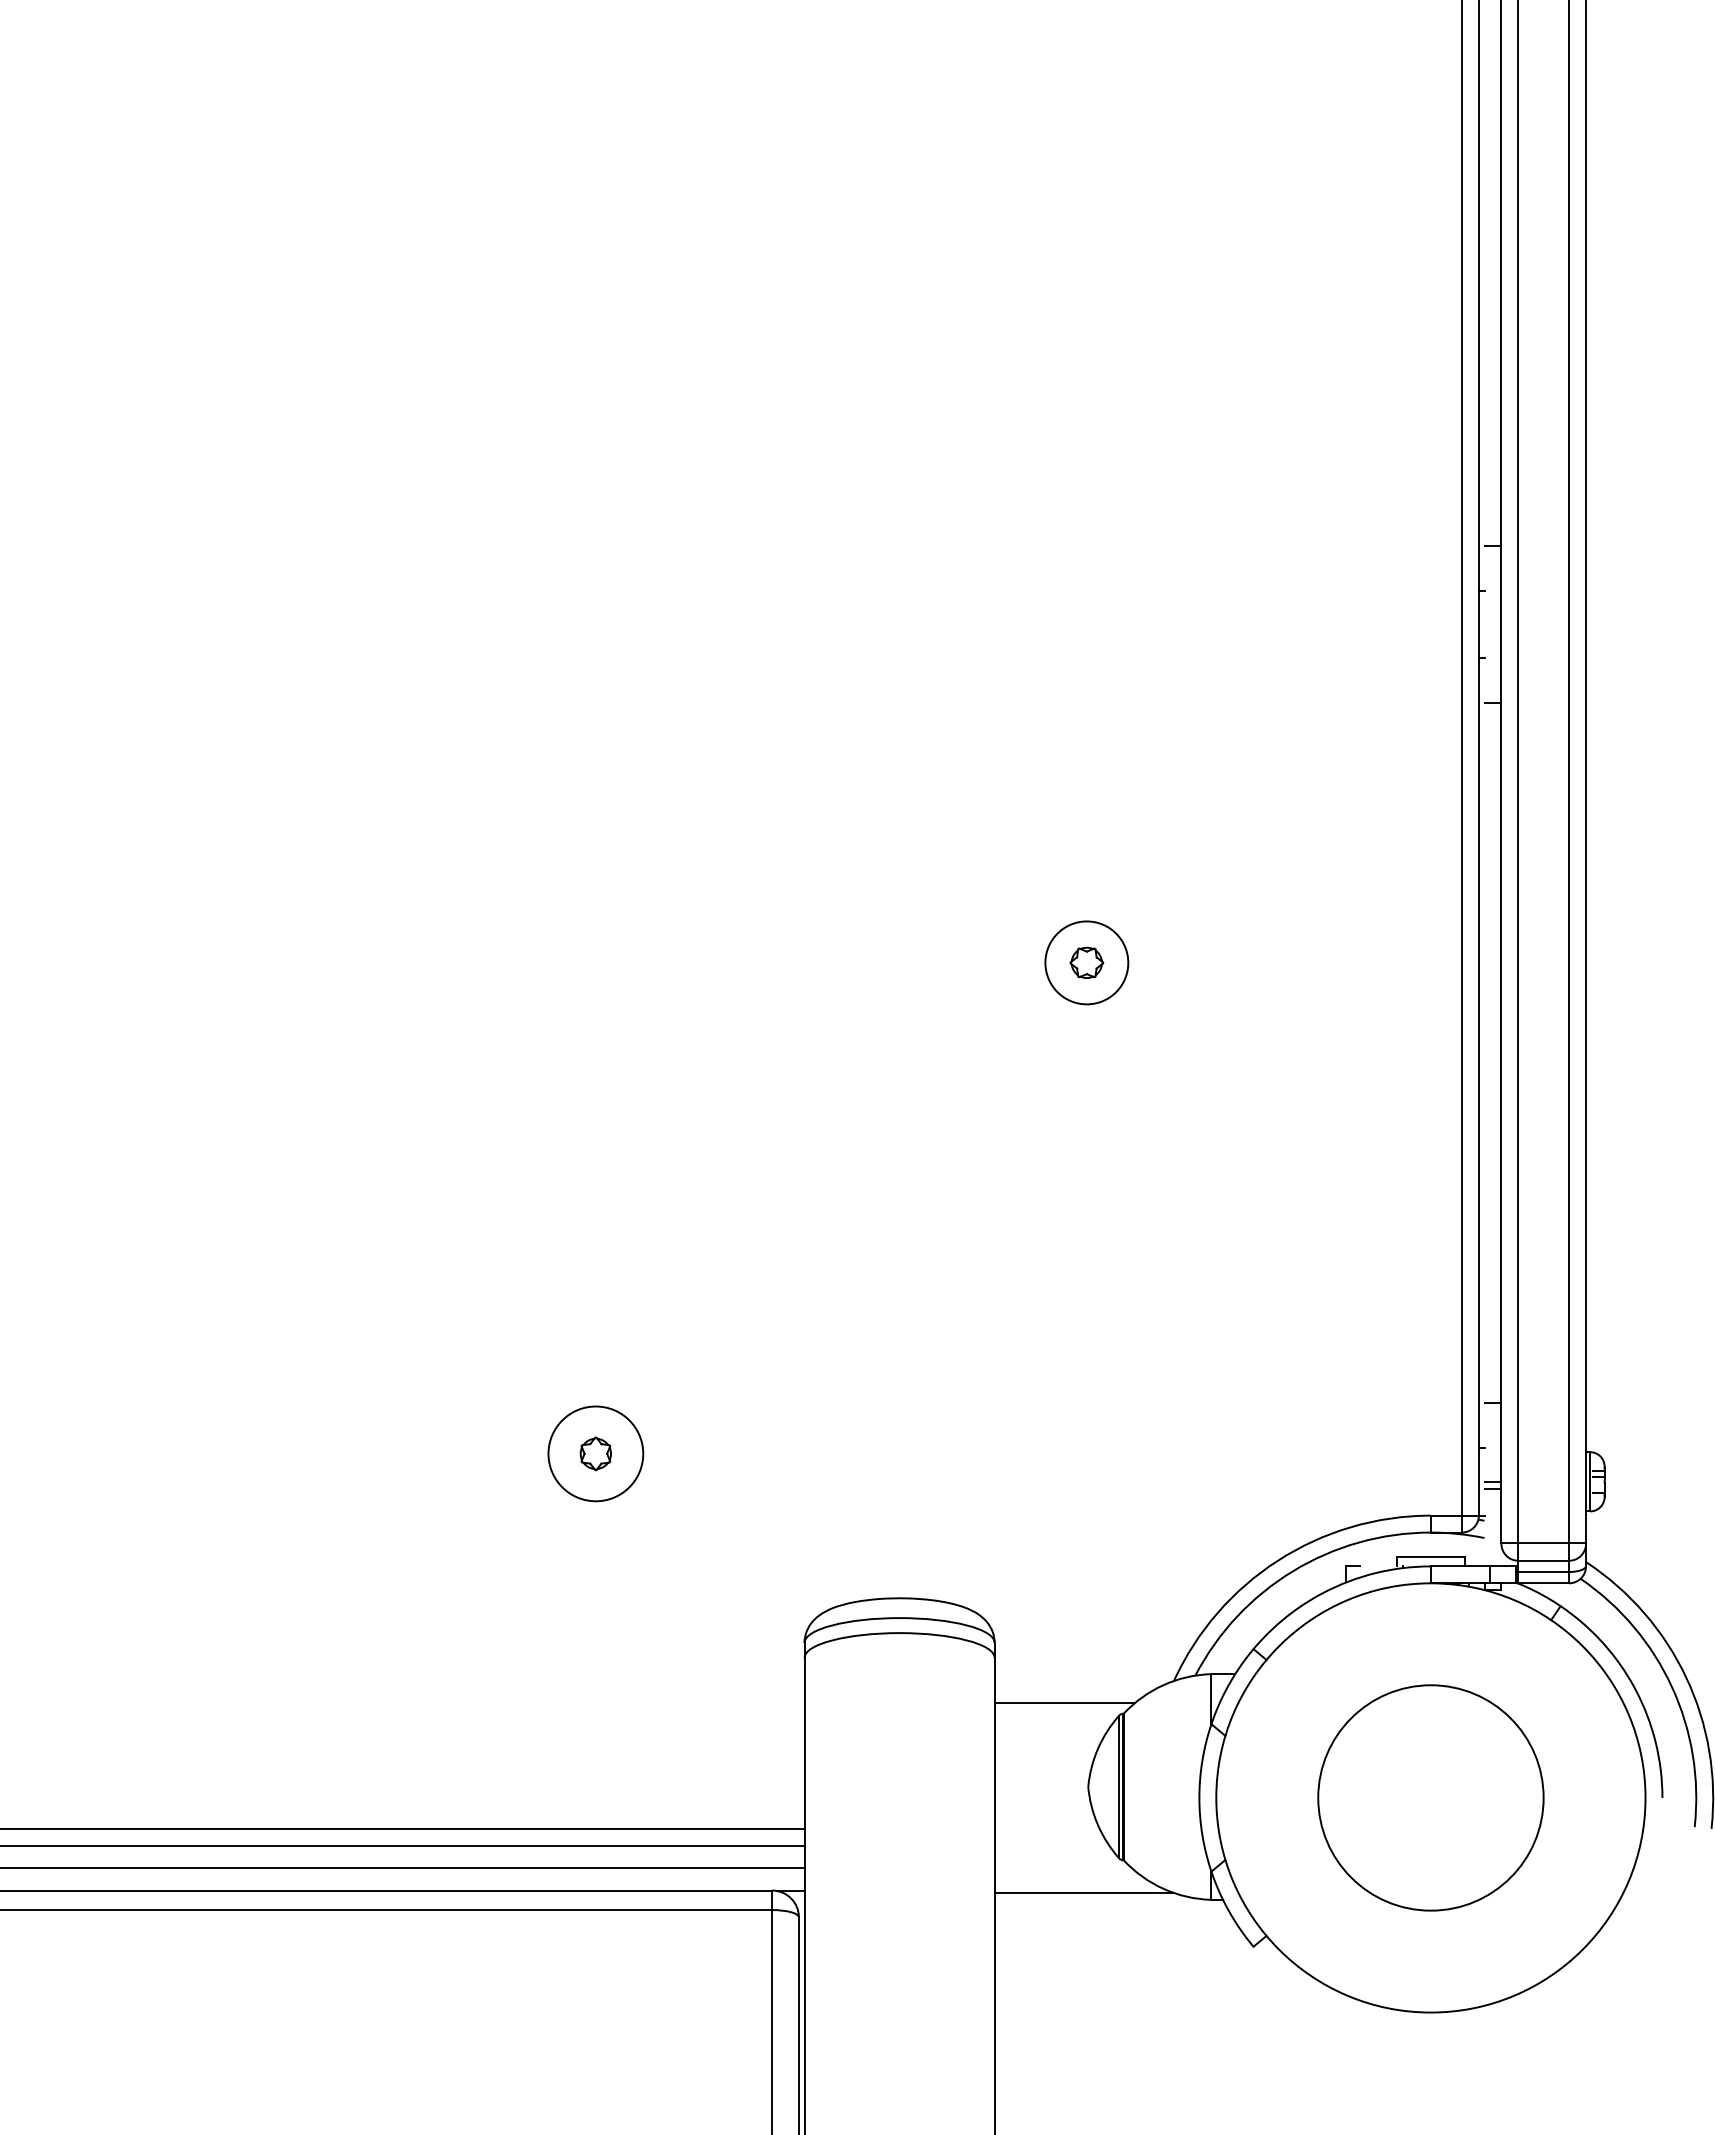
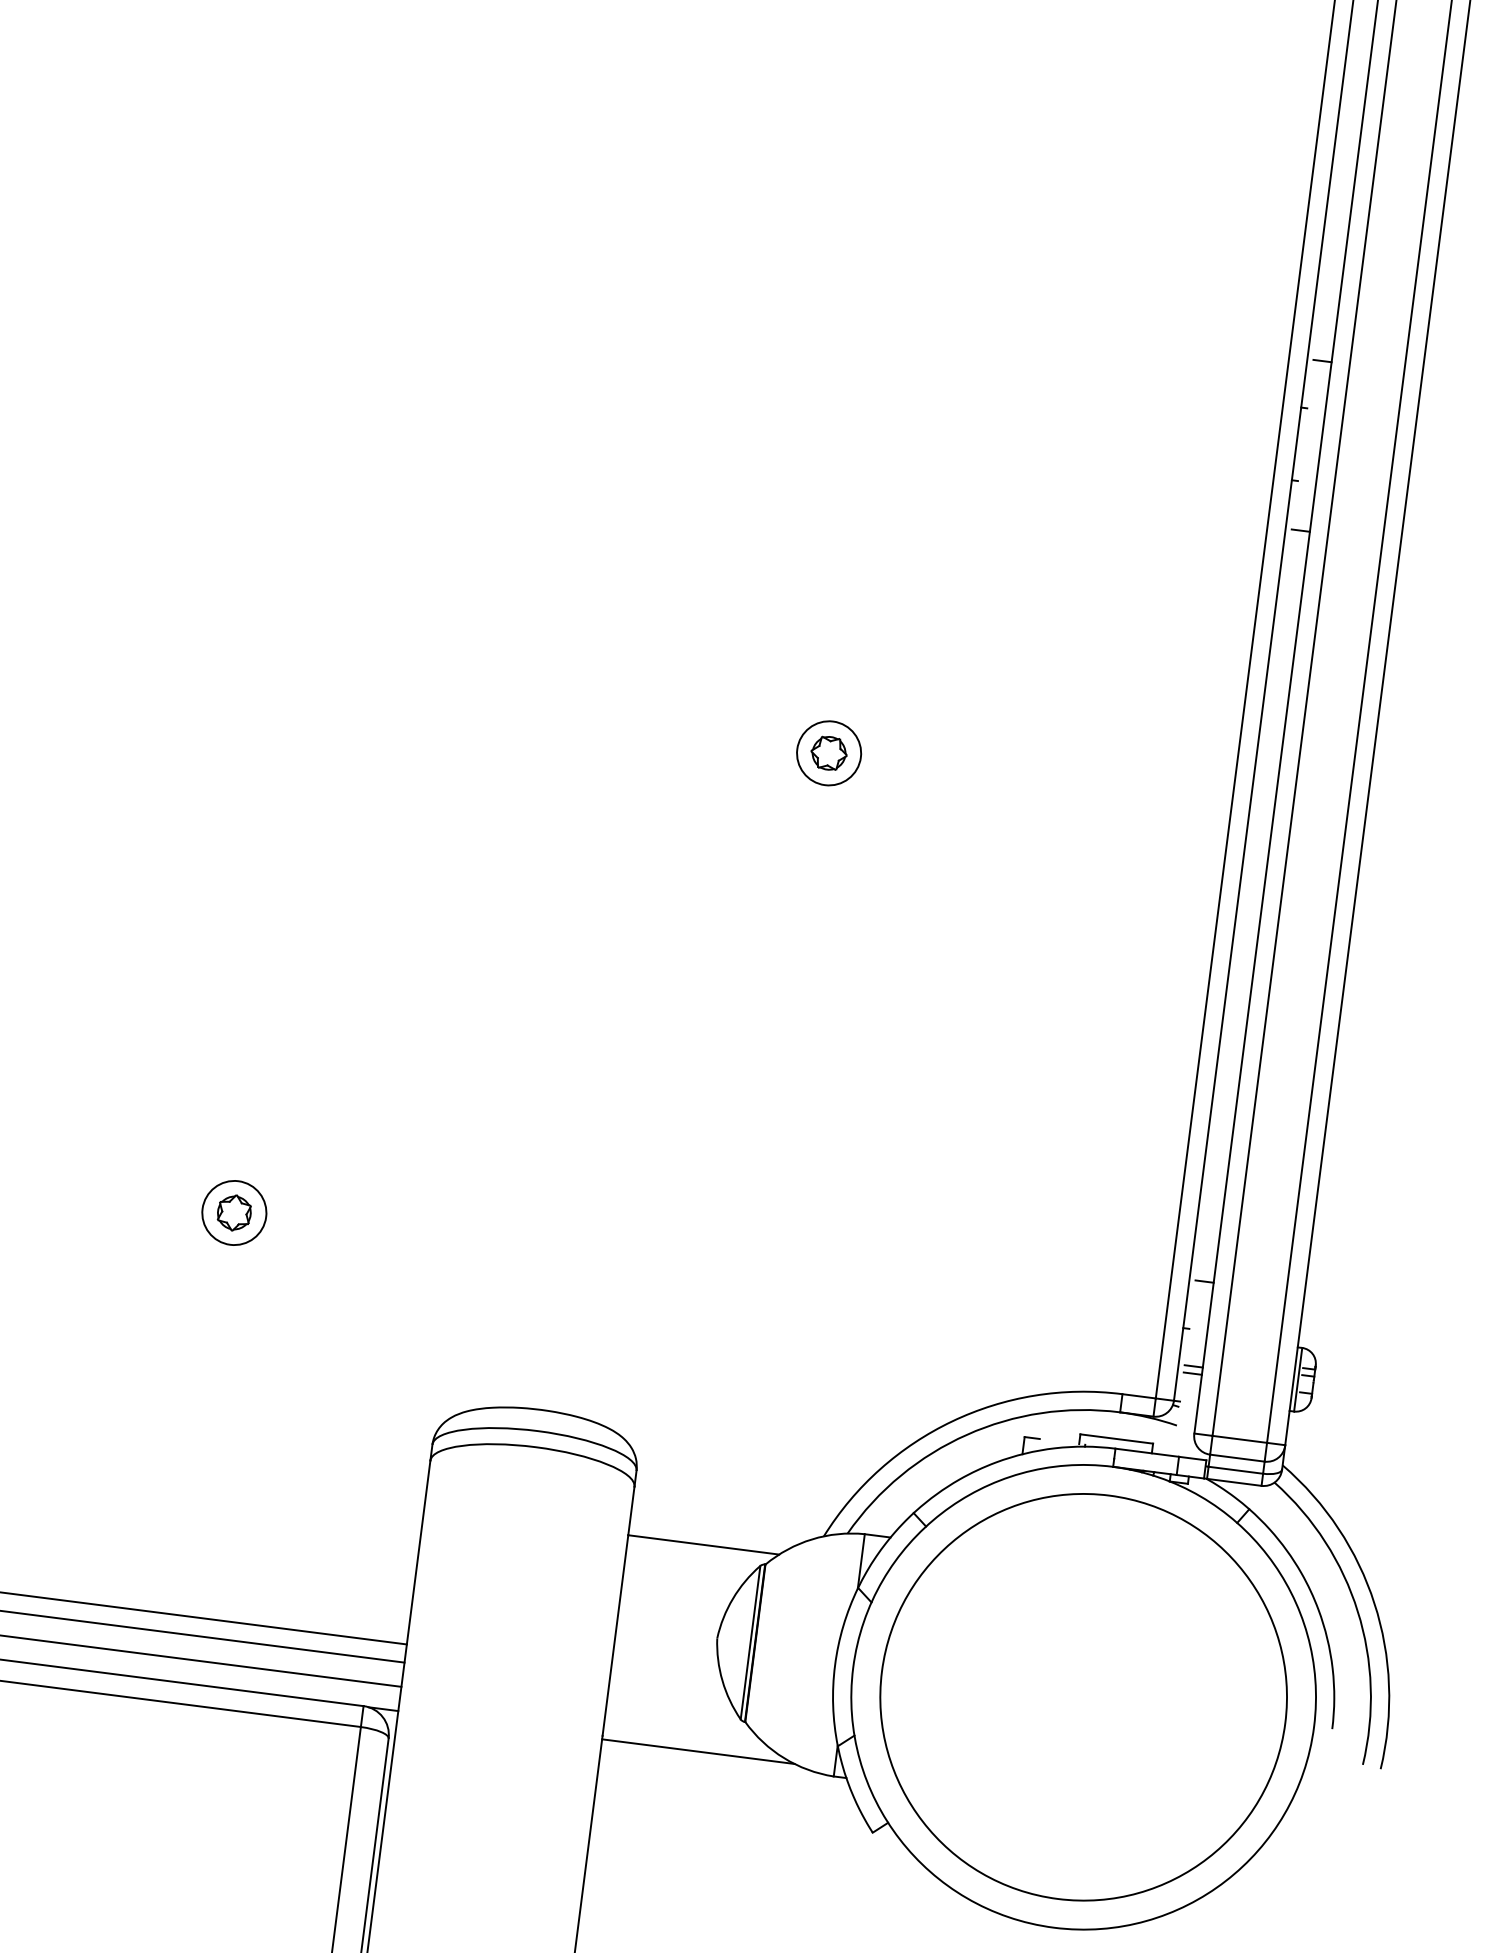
circle: (1086, 962) -> (828, 752), size x0.71
circle: (595, 1453) -> (234, 1212), size x0.62
circle: (1430, 1797) -> (1083, 1696), size x1.67

